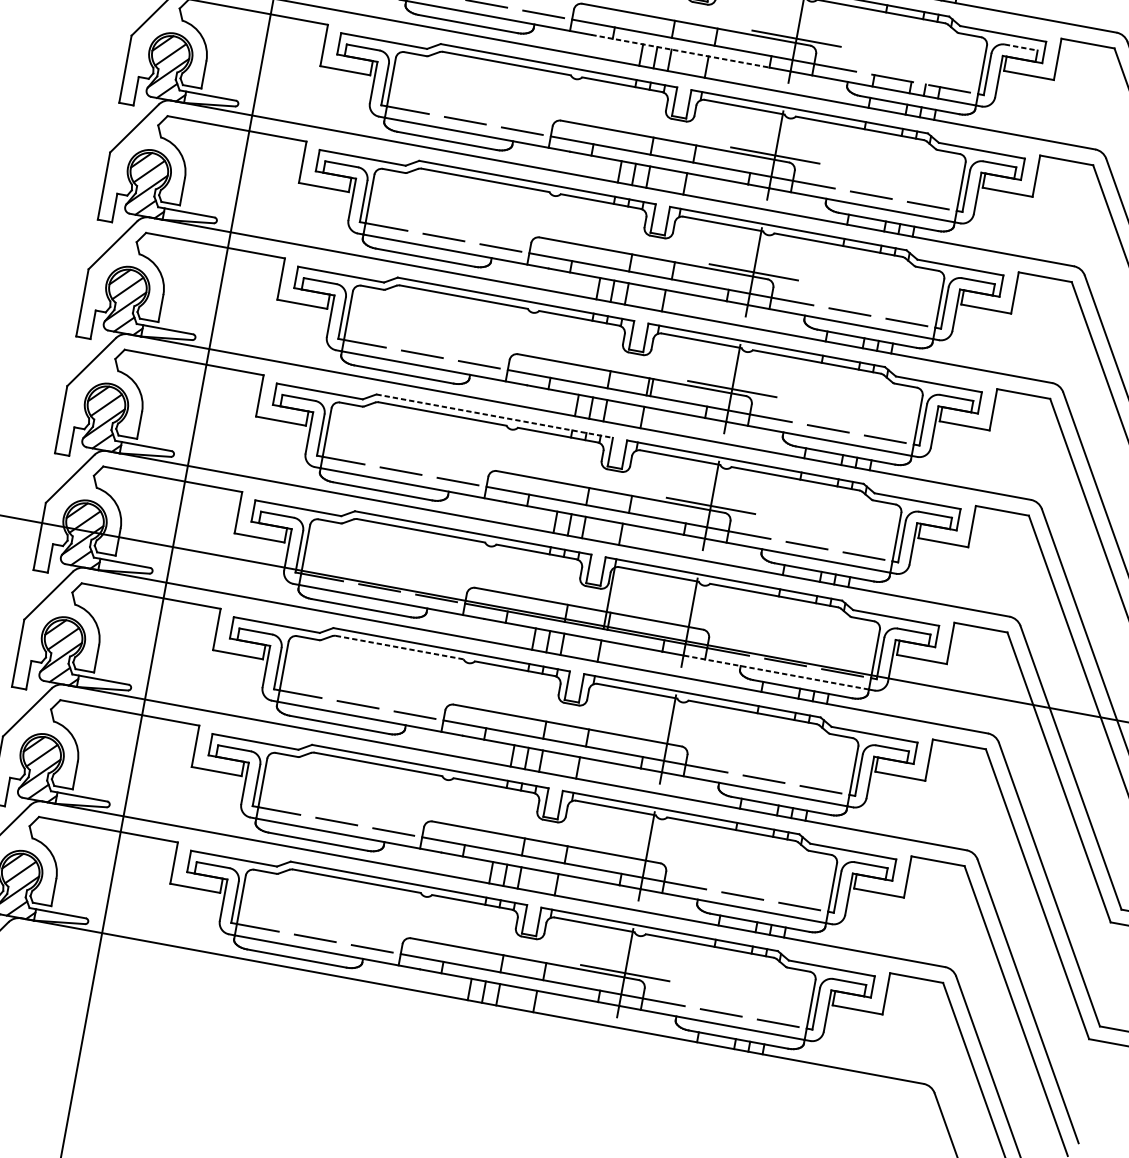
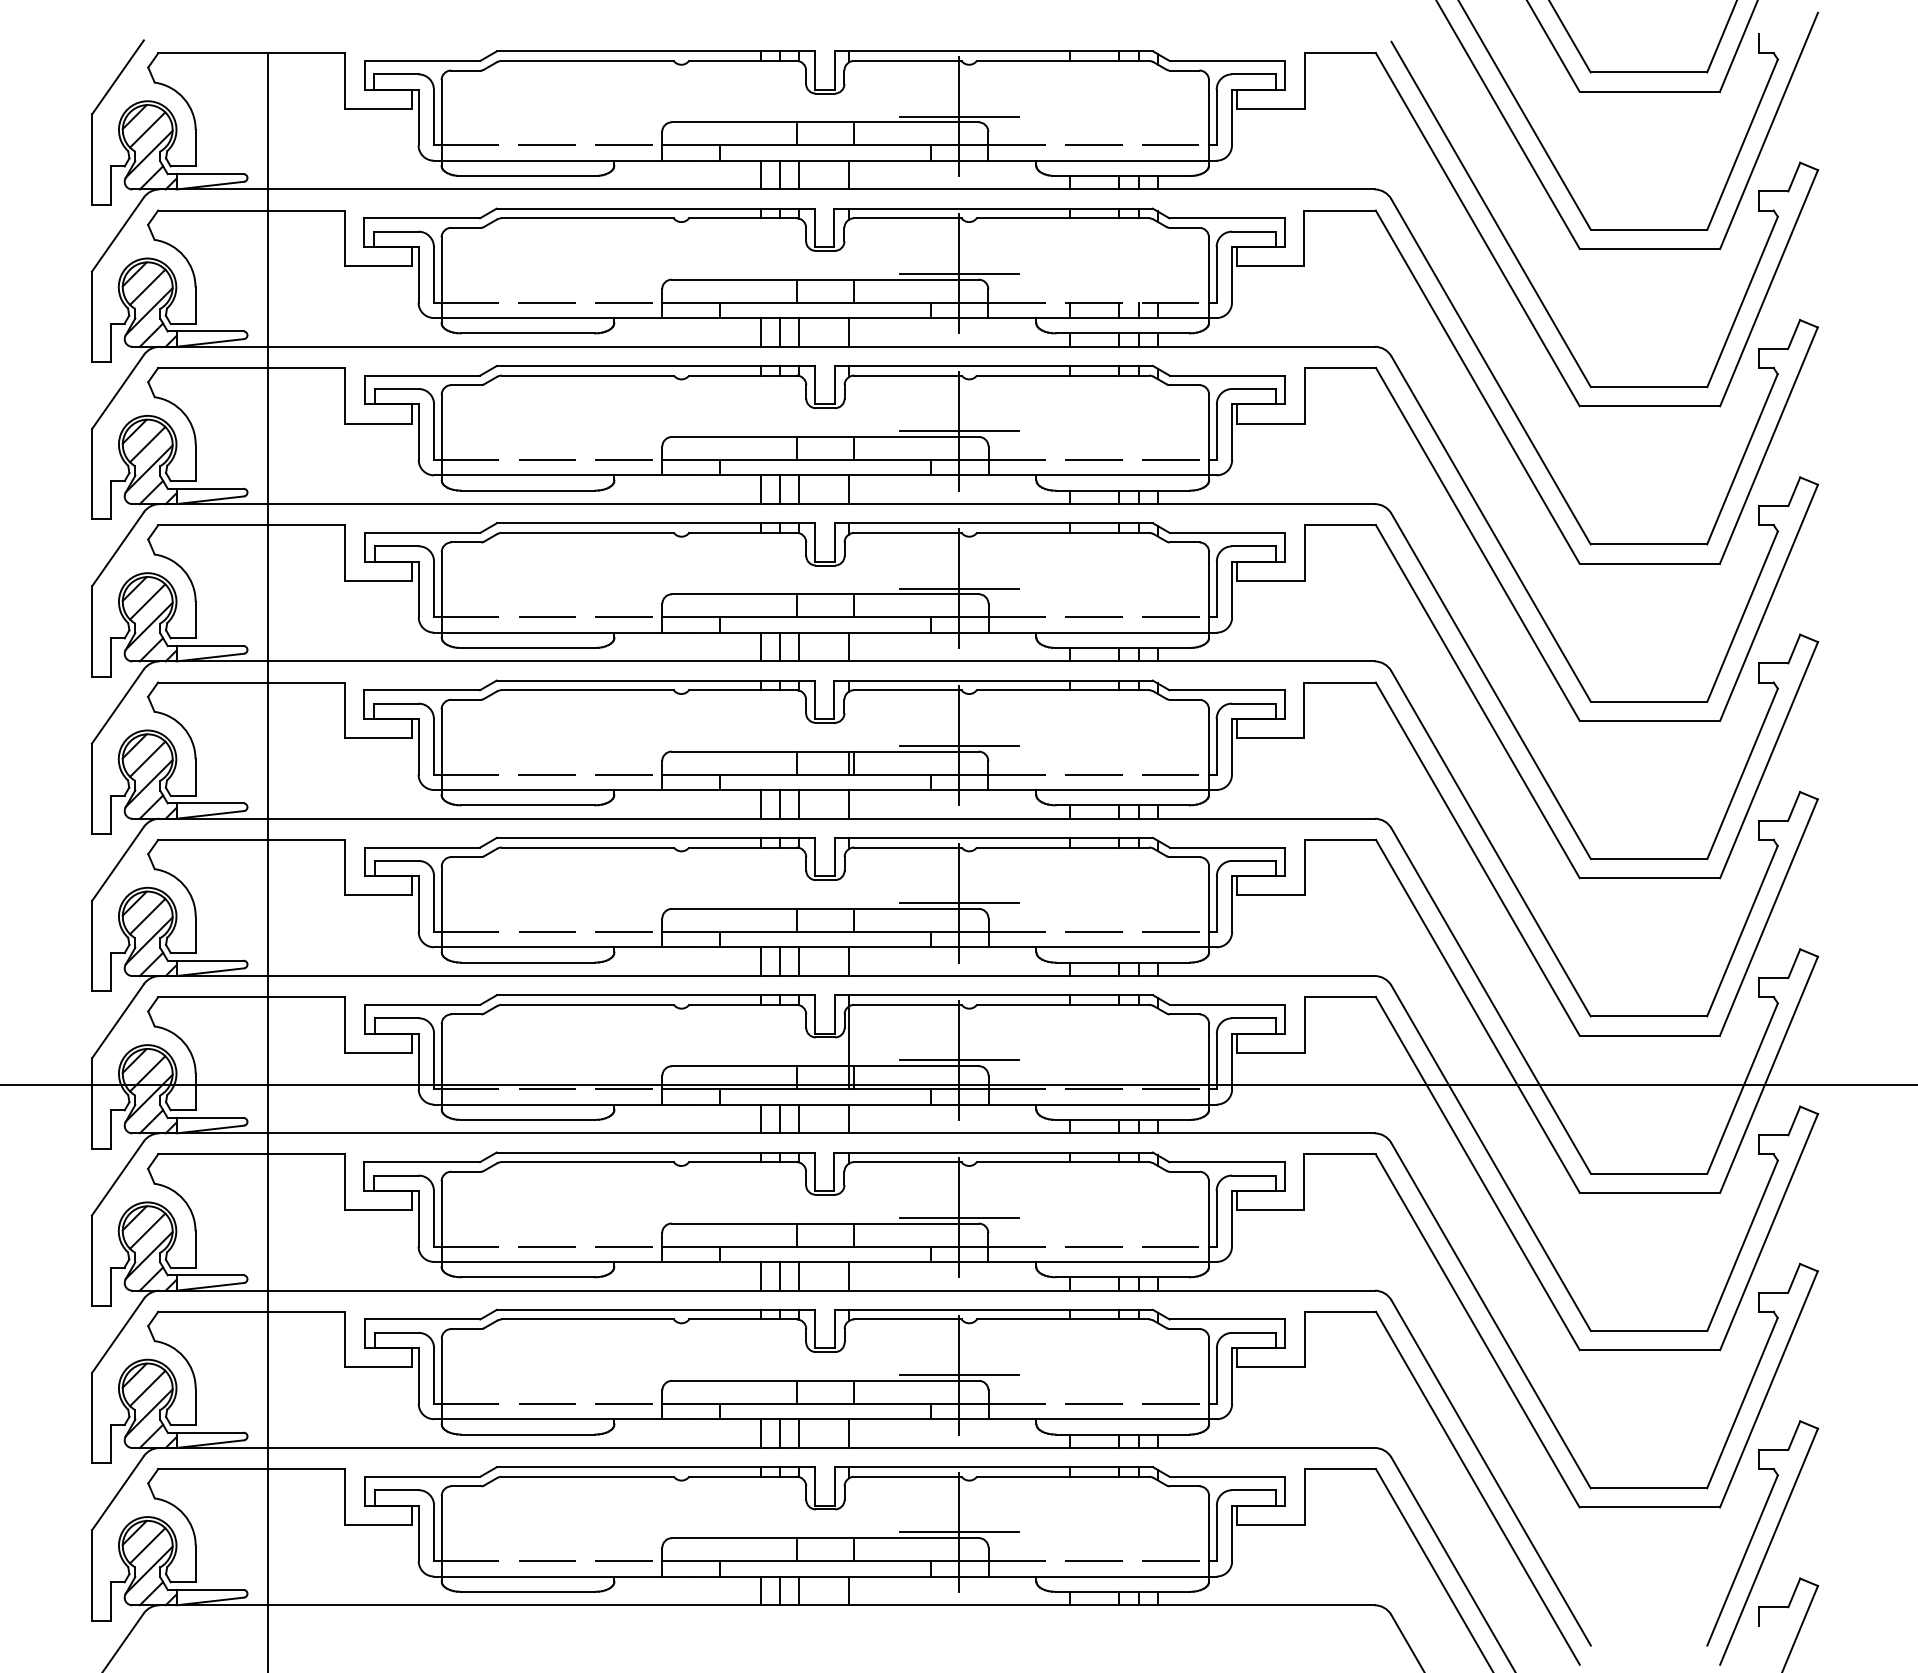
line: (1021, 47) -> (1254, 231), dashed -> solid
line: (680, 51) -> (810, 318), dashed -> solid
line: (495, 415) -> (656, 837), dashed -> solid
line: (688, 622) -> (958, 1060), added
line: (399, 647) -> (587, 1162), dashed -> solid
line: (776, 672) -> (1084, 1104), dashed -> solid
line: (667, 739) -> (958, 1217), added
line: (645, 856) -> (958, 1375), added

